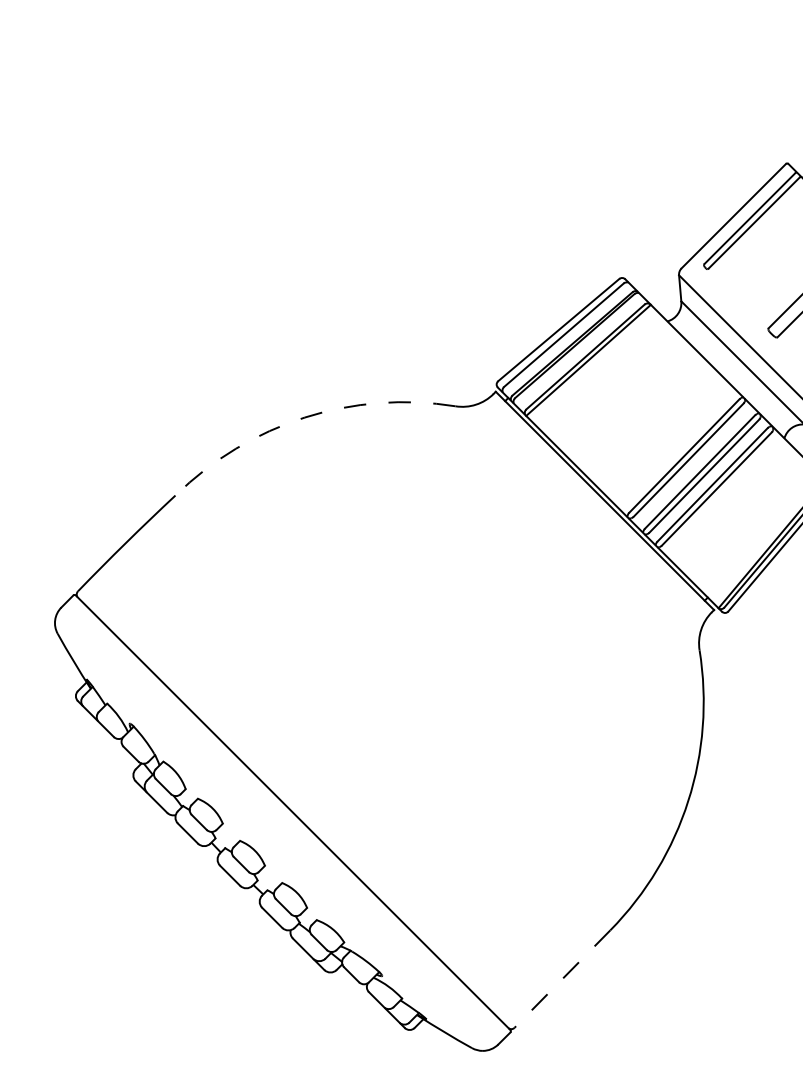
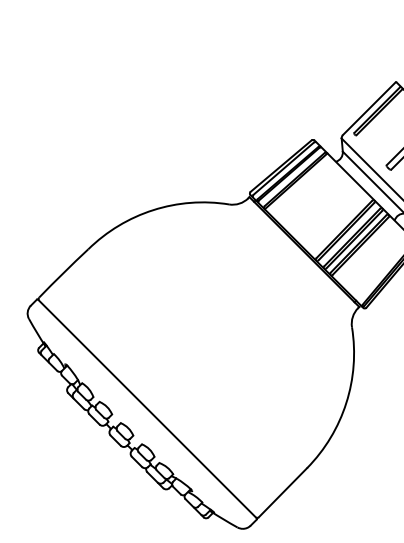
arc: (305, 418) -> (153, 210), dashed -> solid
line: (561, 980) -> (282, 493), dashed -> solid

